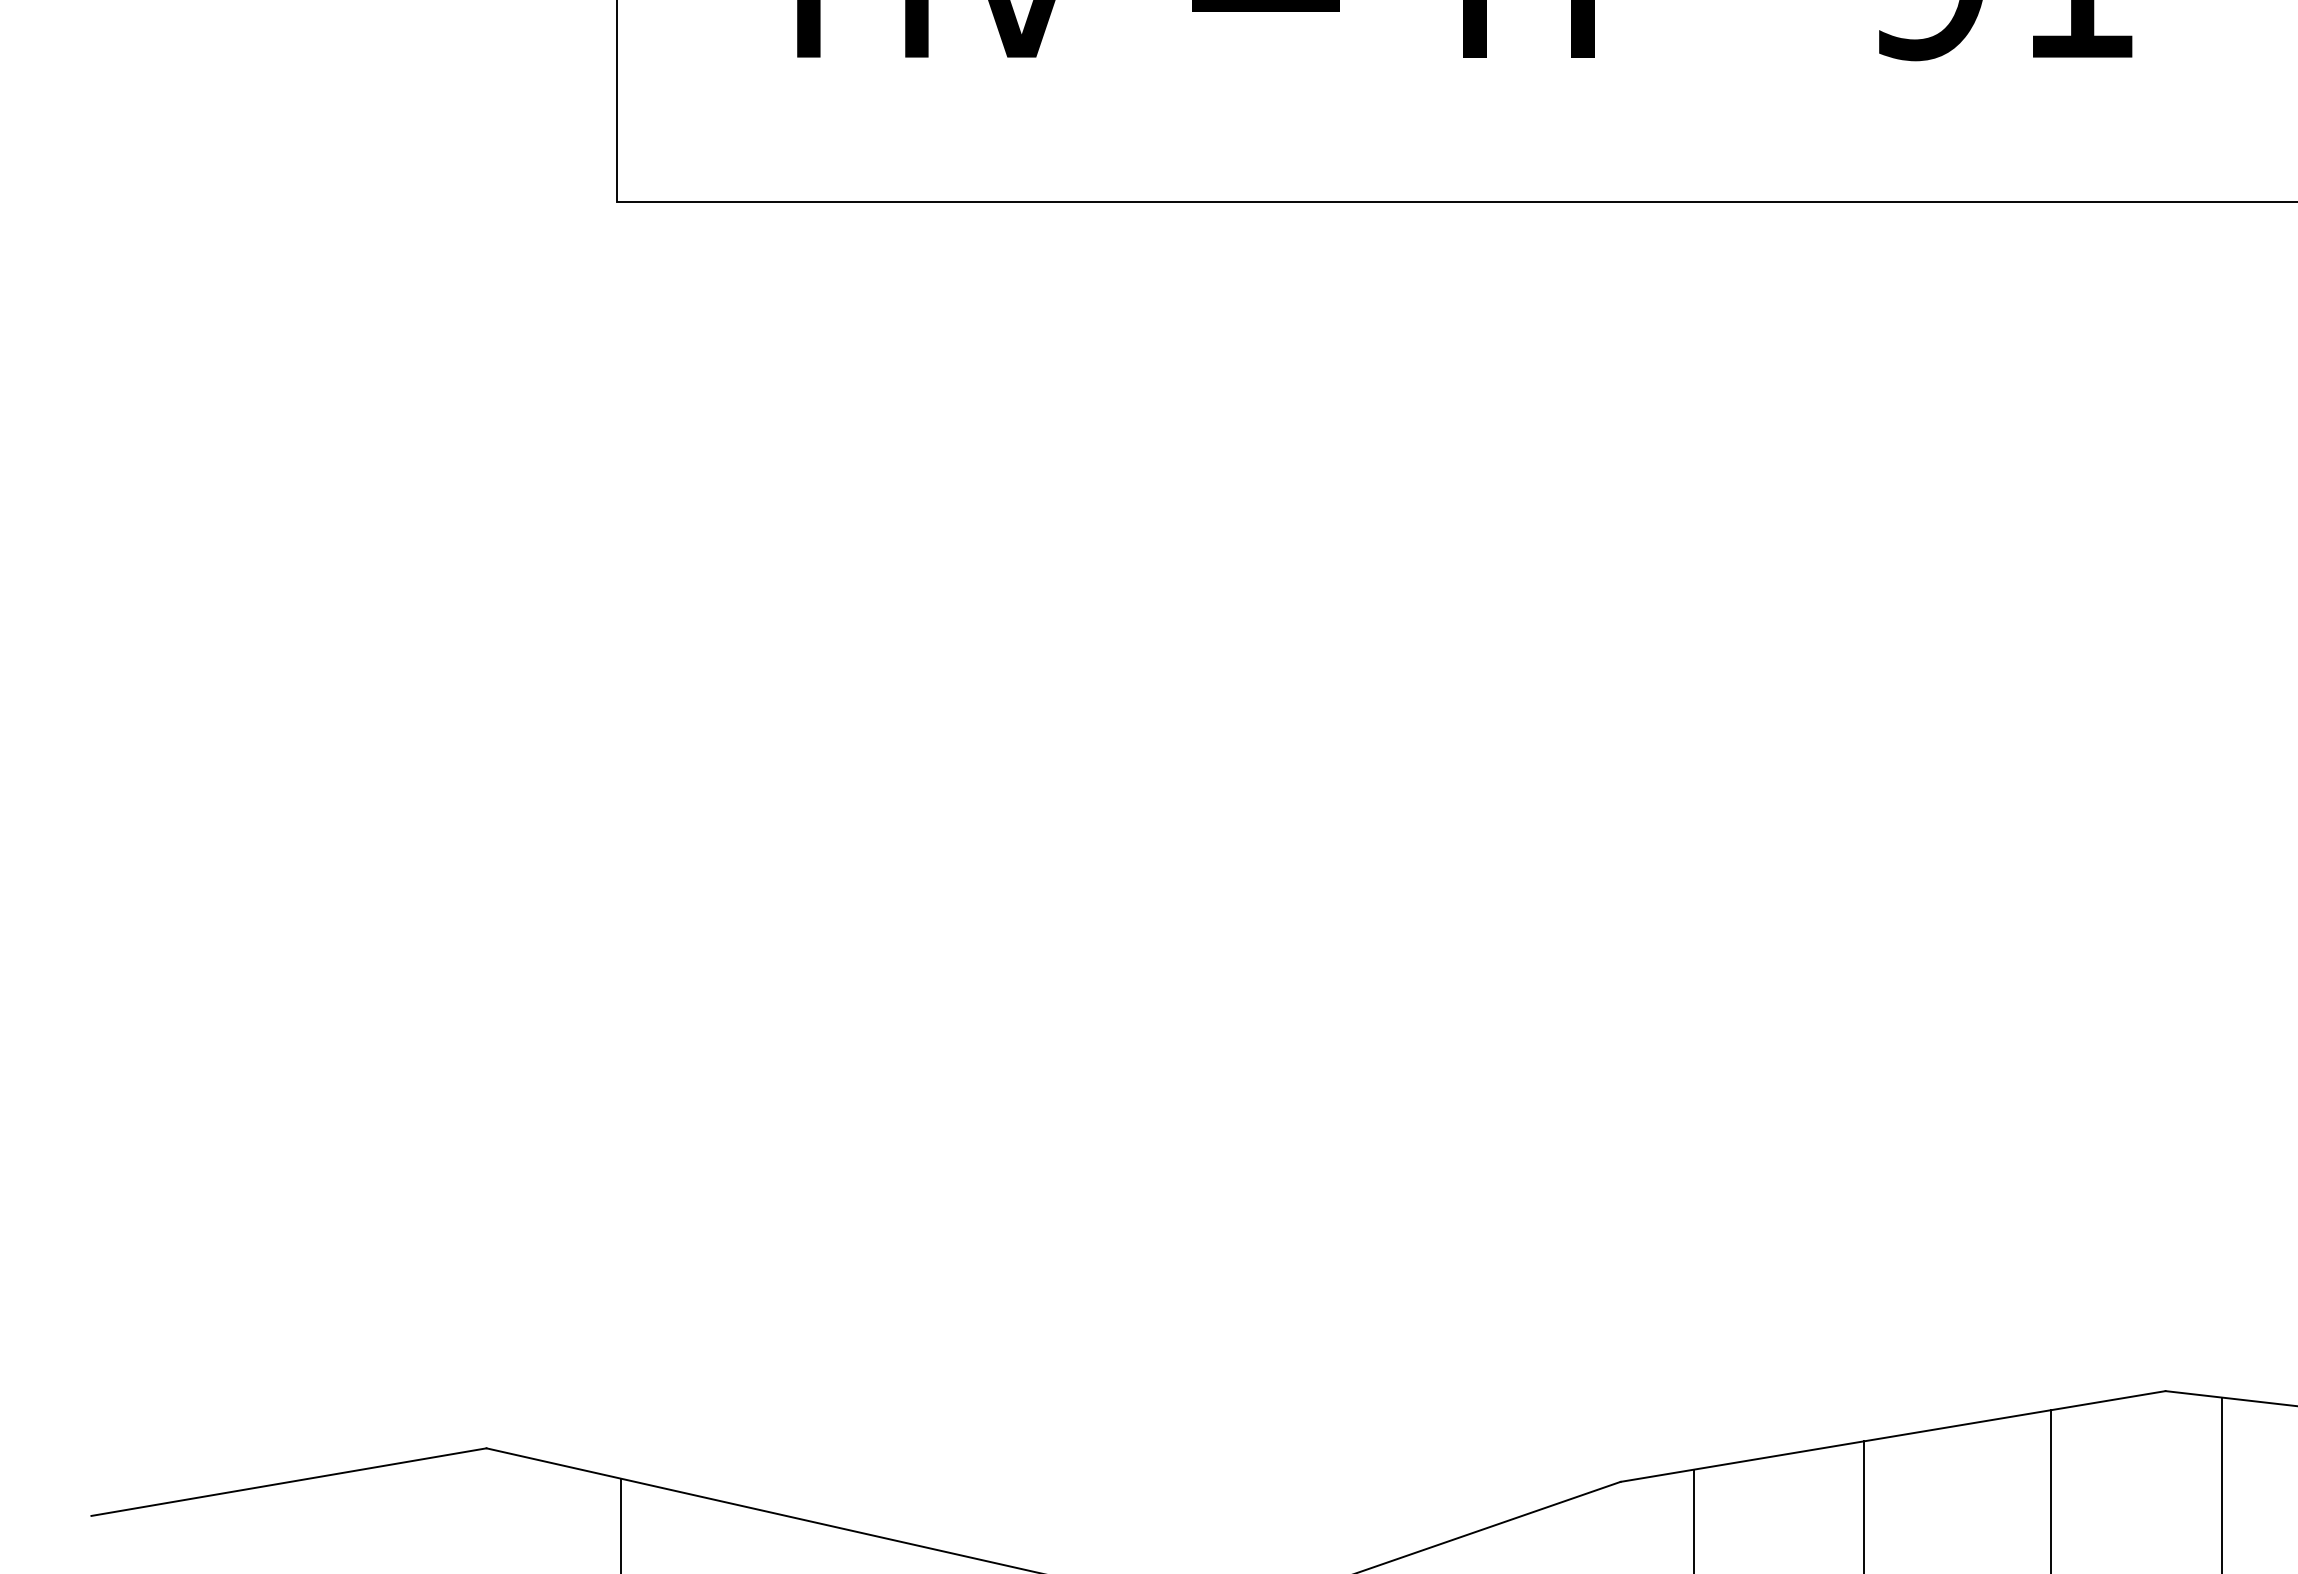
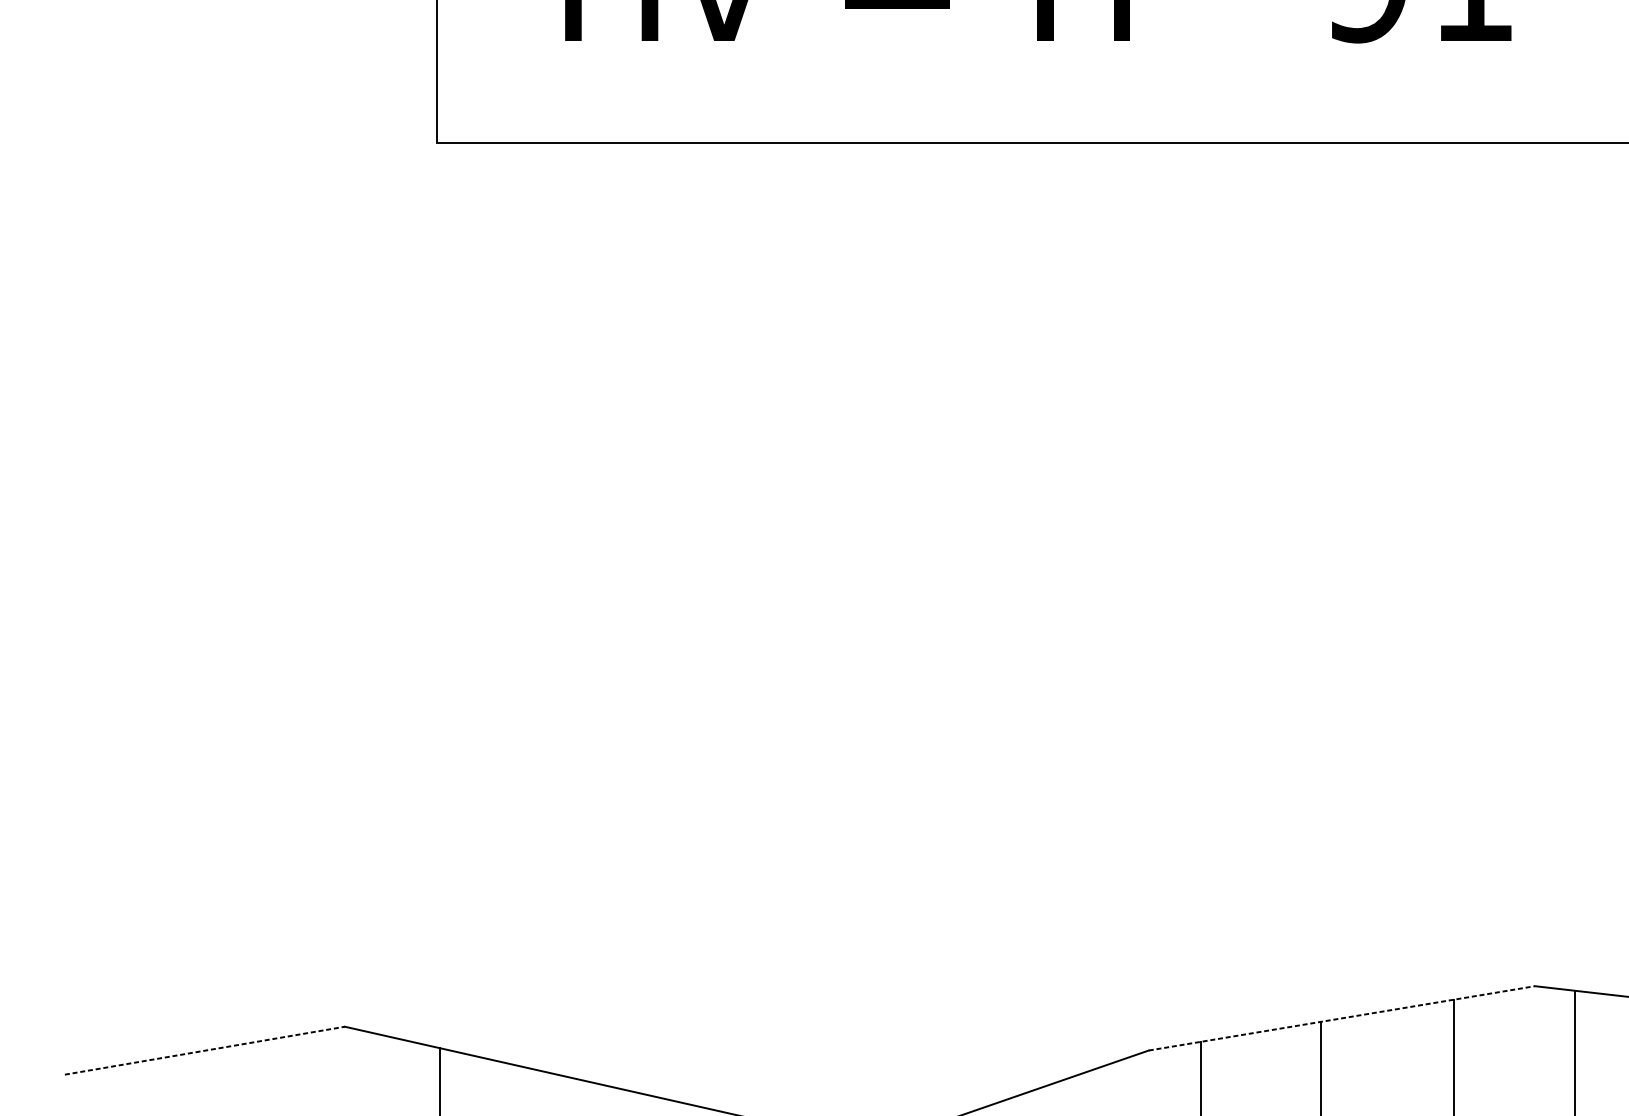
line: (1893, 1436) -> (1342, 1018), solid -> dashed
line: (289, 1482) -> (205, 1050), solid -> dashed

